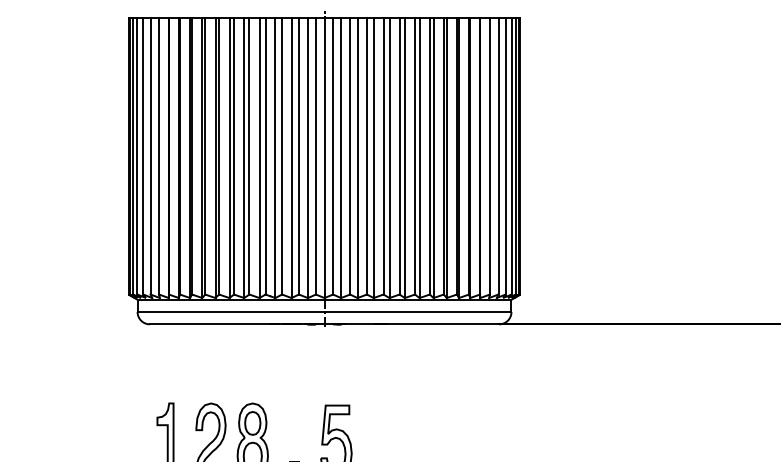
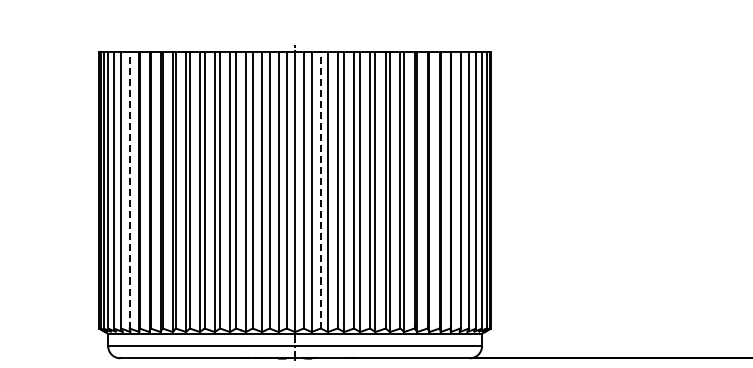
line: (159, 155) -> (130, 189), solid -> dashed
line: (350, 155) -> (321, 189), solid -> dashed

